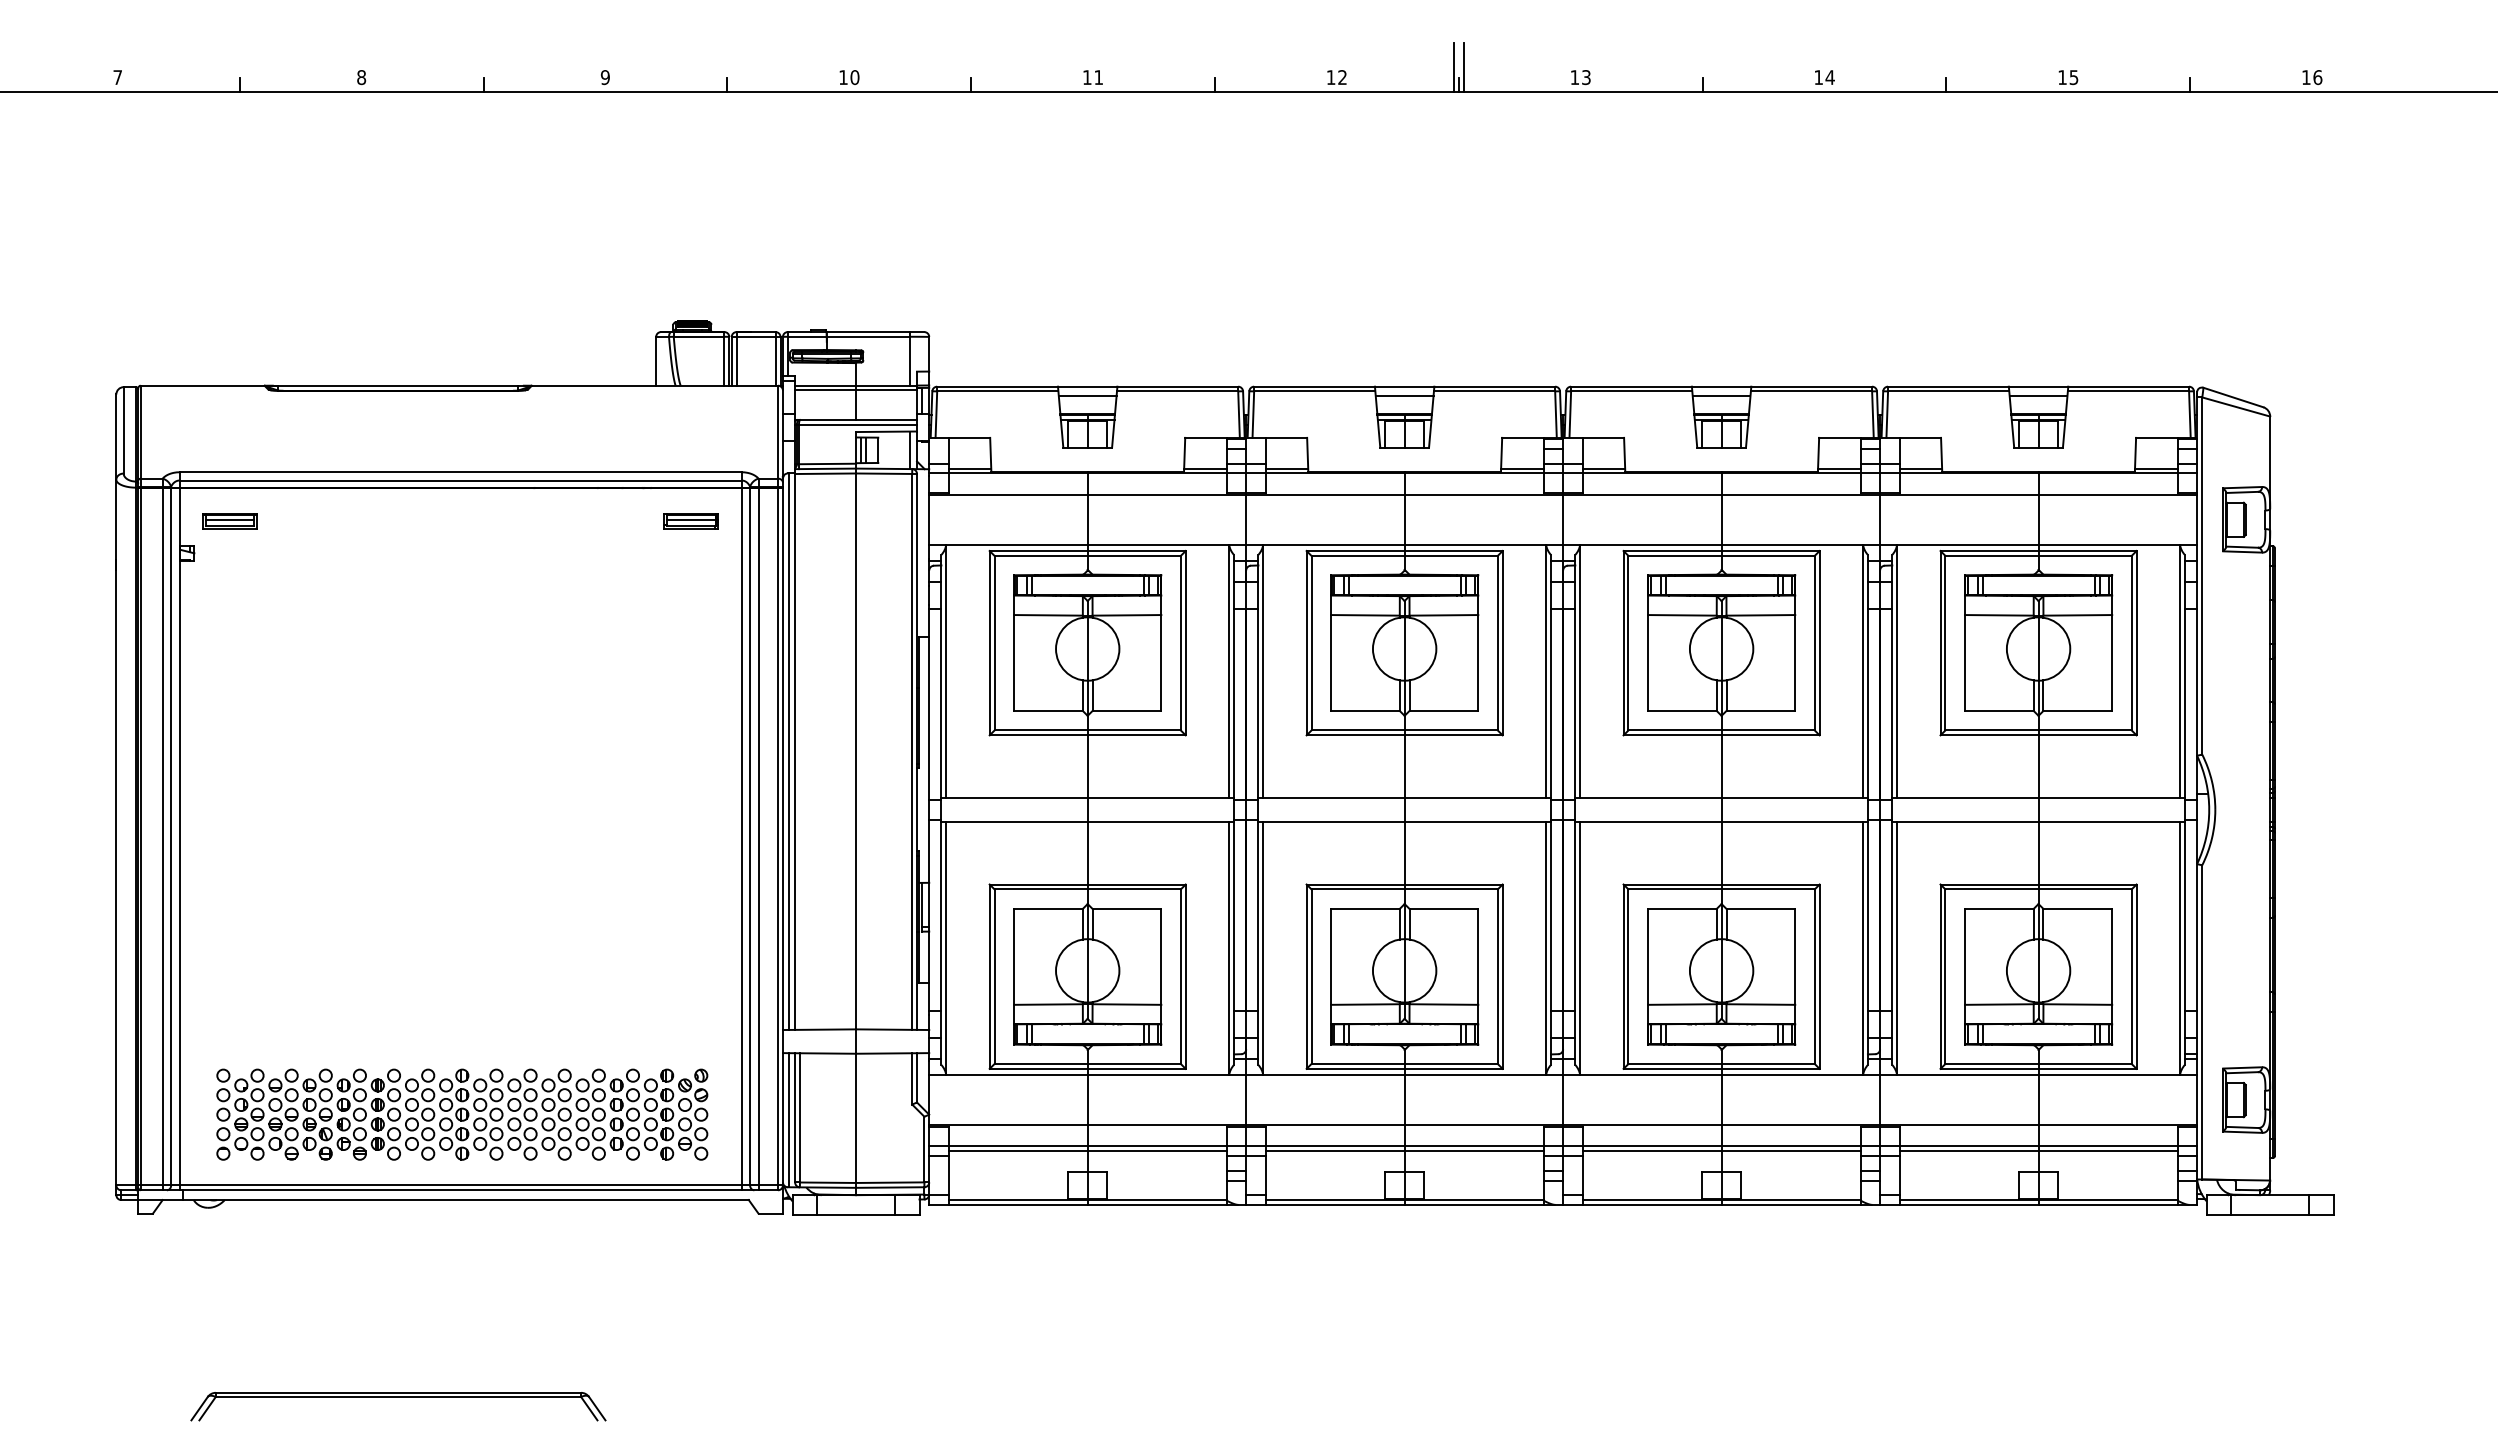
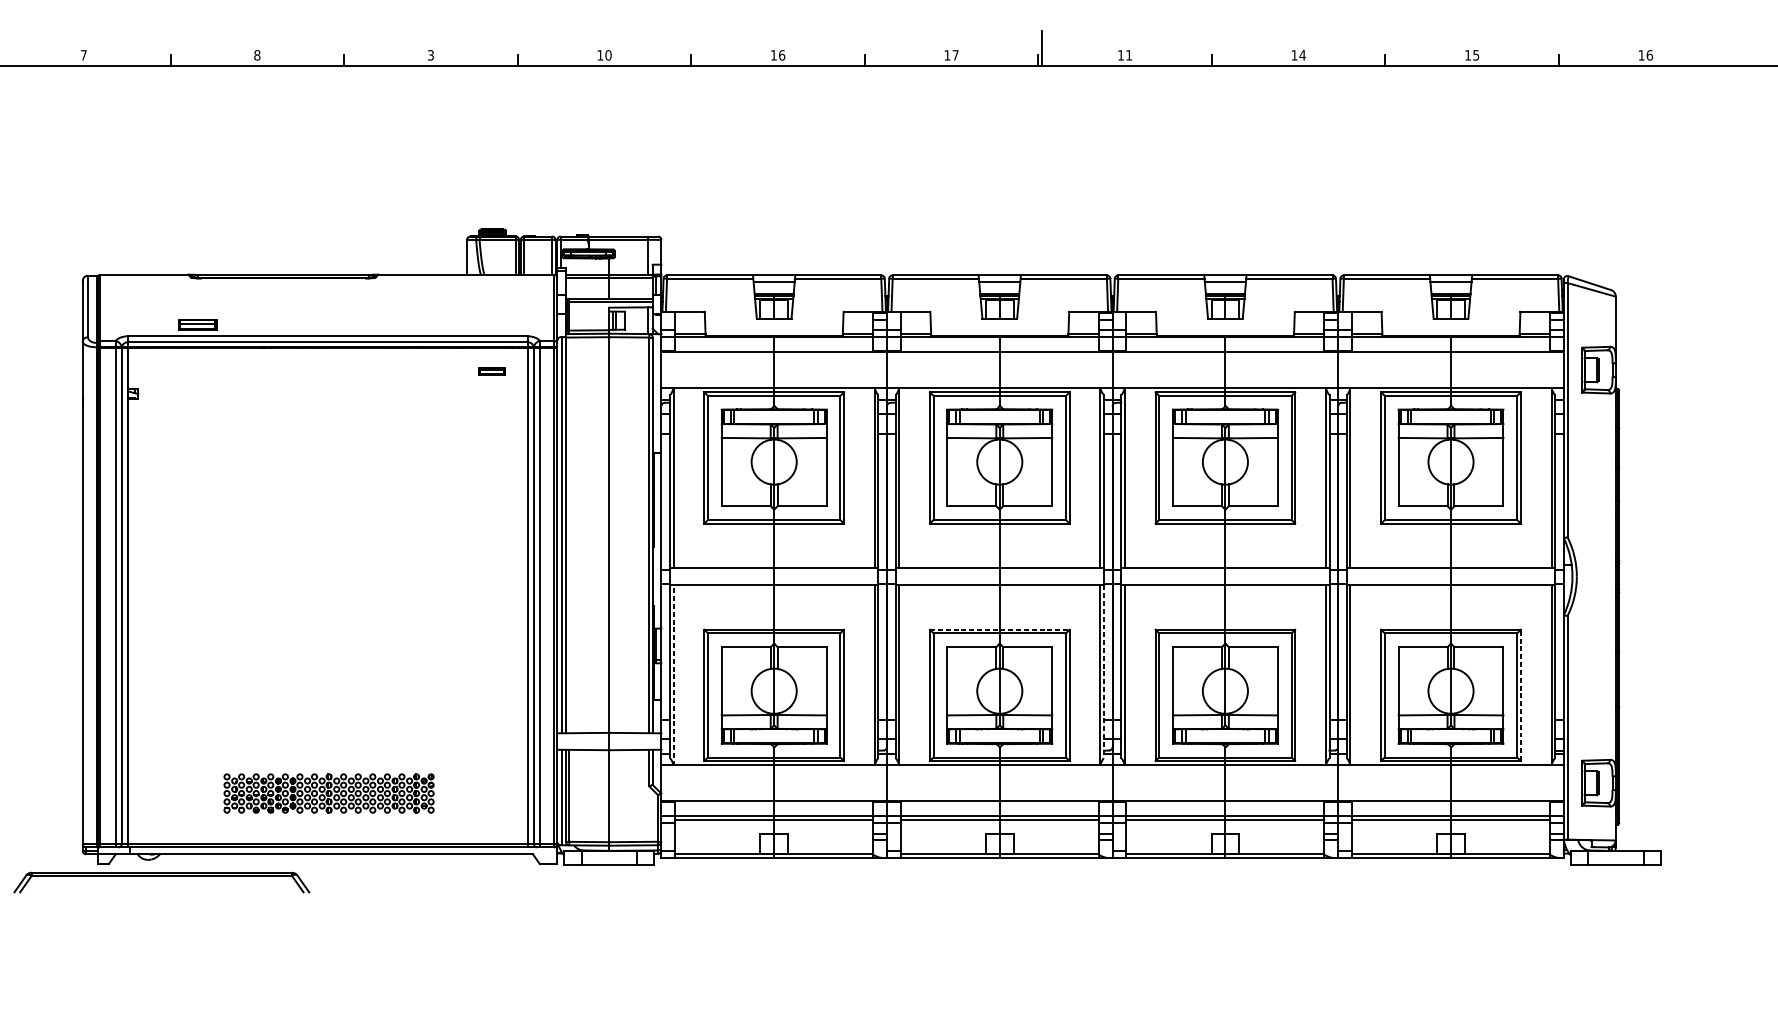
line: (1453, 67) -> (1034, 48), removed
text: (604, 77) -> (430, 55), 9 -> 3
text: (1098, 77) -> (781, 55), 11 -> 16
text: (1342, 77) -> (955, 55), 12 -> 17
text: (1586, 77) -> (1129, 55), 13 -> 11
part: (229, 521) -> (197, 325), moved
part: (690, 521) -> (491, 371), size x0.7
line: (1405, 884) -> (1000, 629), solid -> dashed
line: (1550, 944) -> (1103, 672), solid -> dashed
line: (946, 948) -> (673, 675), solid -> dashed
line: (2136, 976) -> (1520, 695), solid -> dashed
part: (462, 1114) -> (329, 793), size x0.6
part: (398, 1397) -> (161, 876), moved

